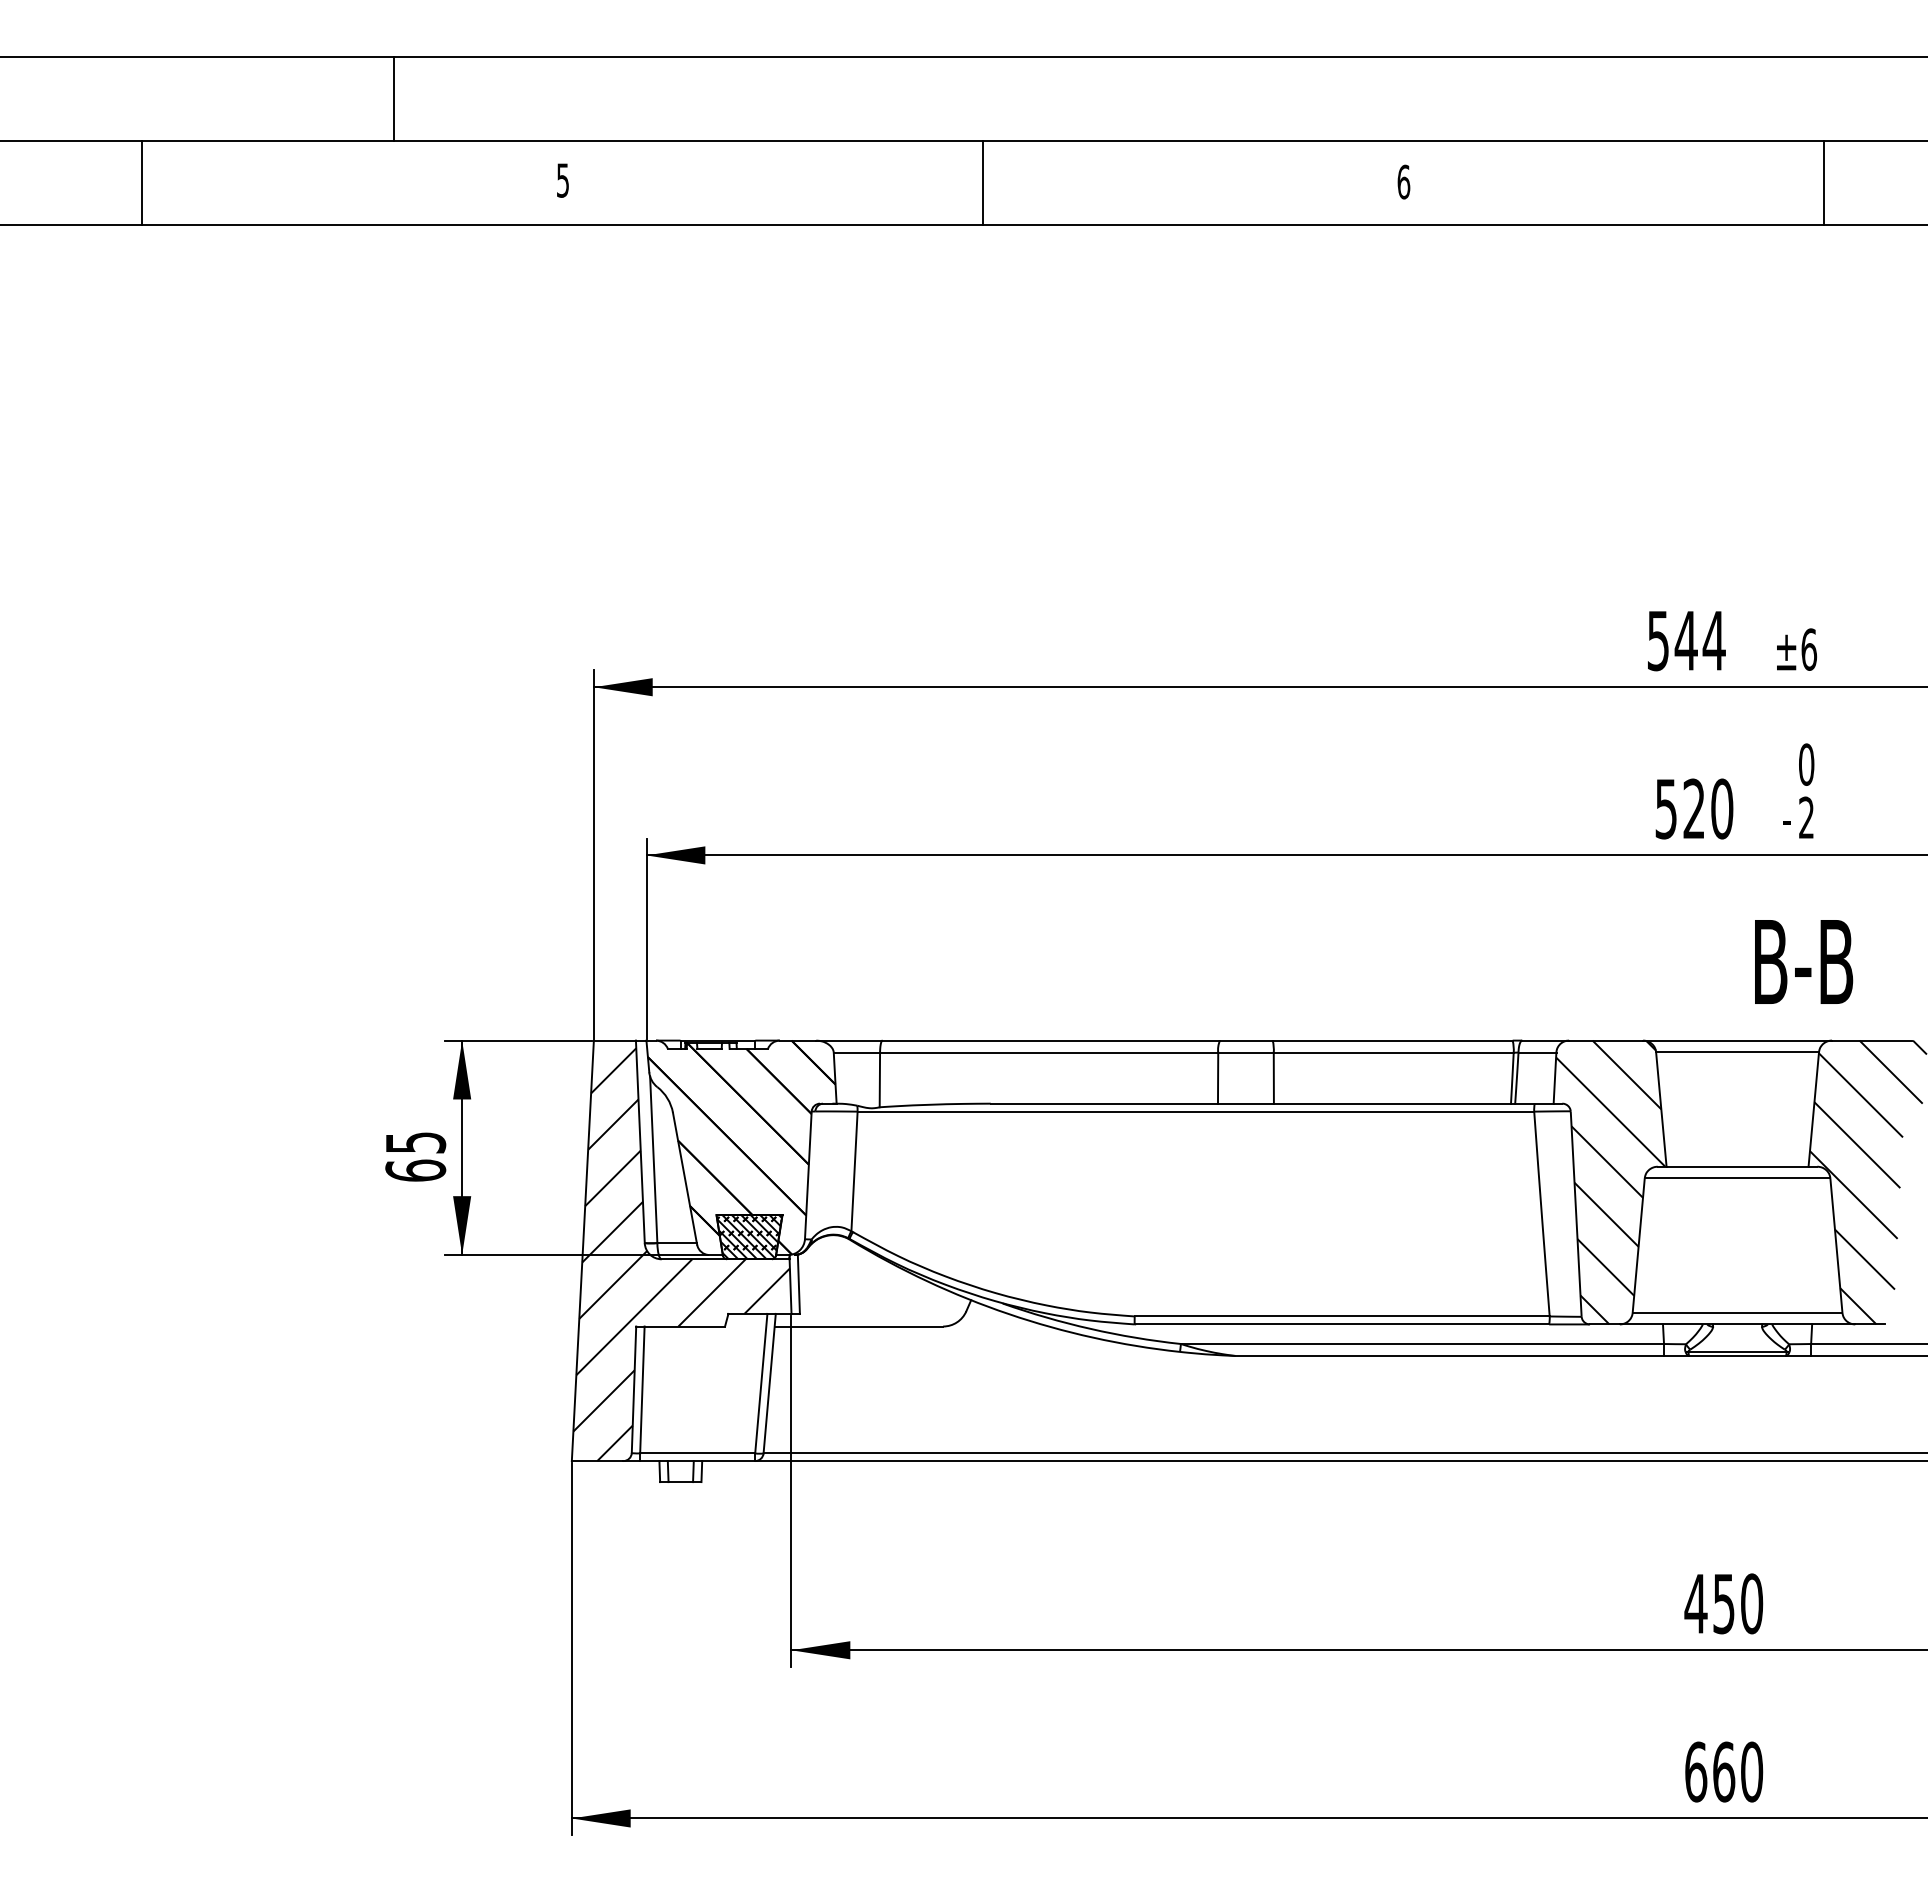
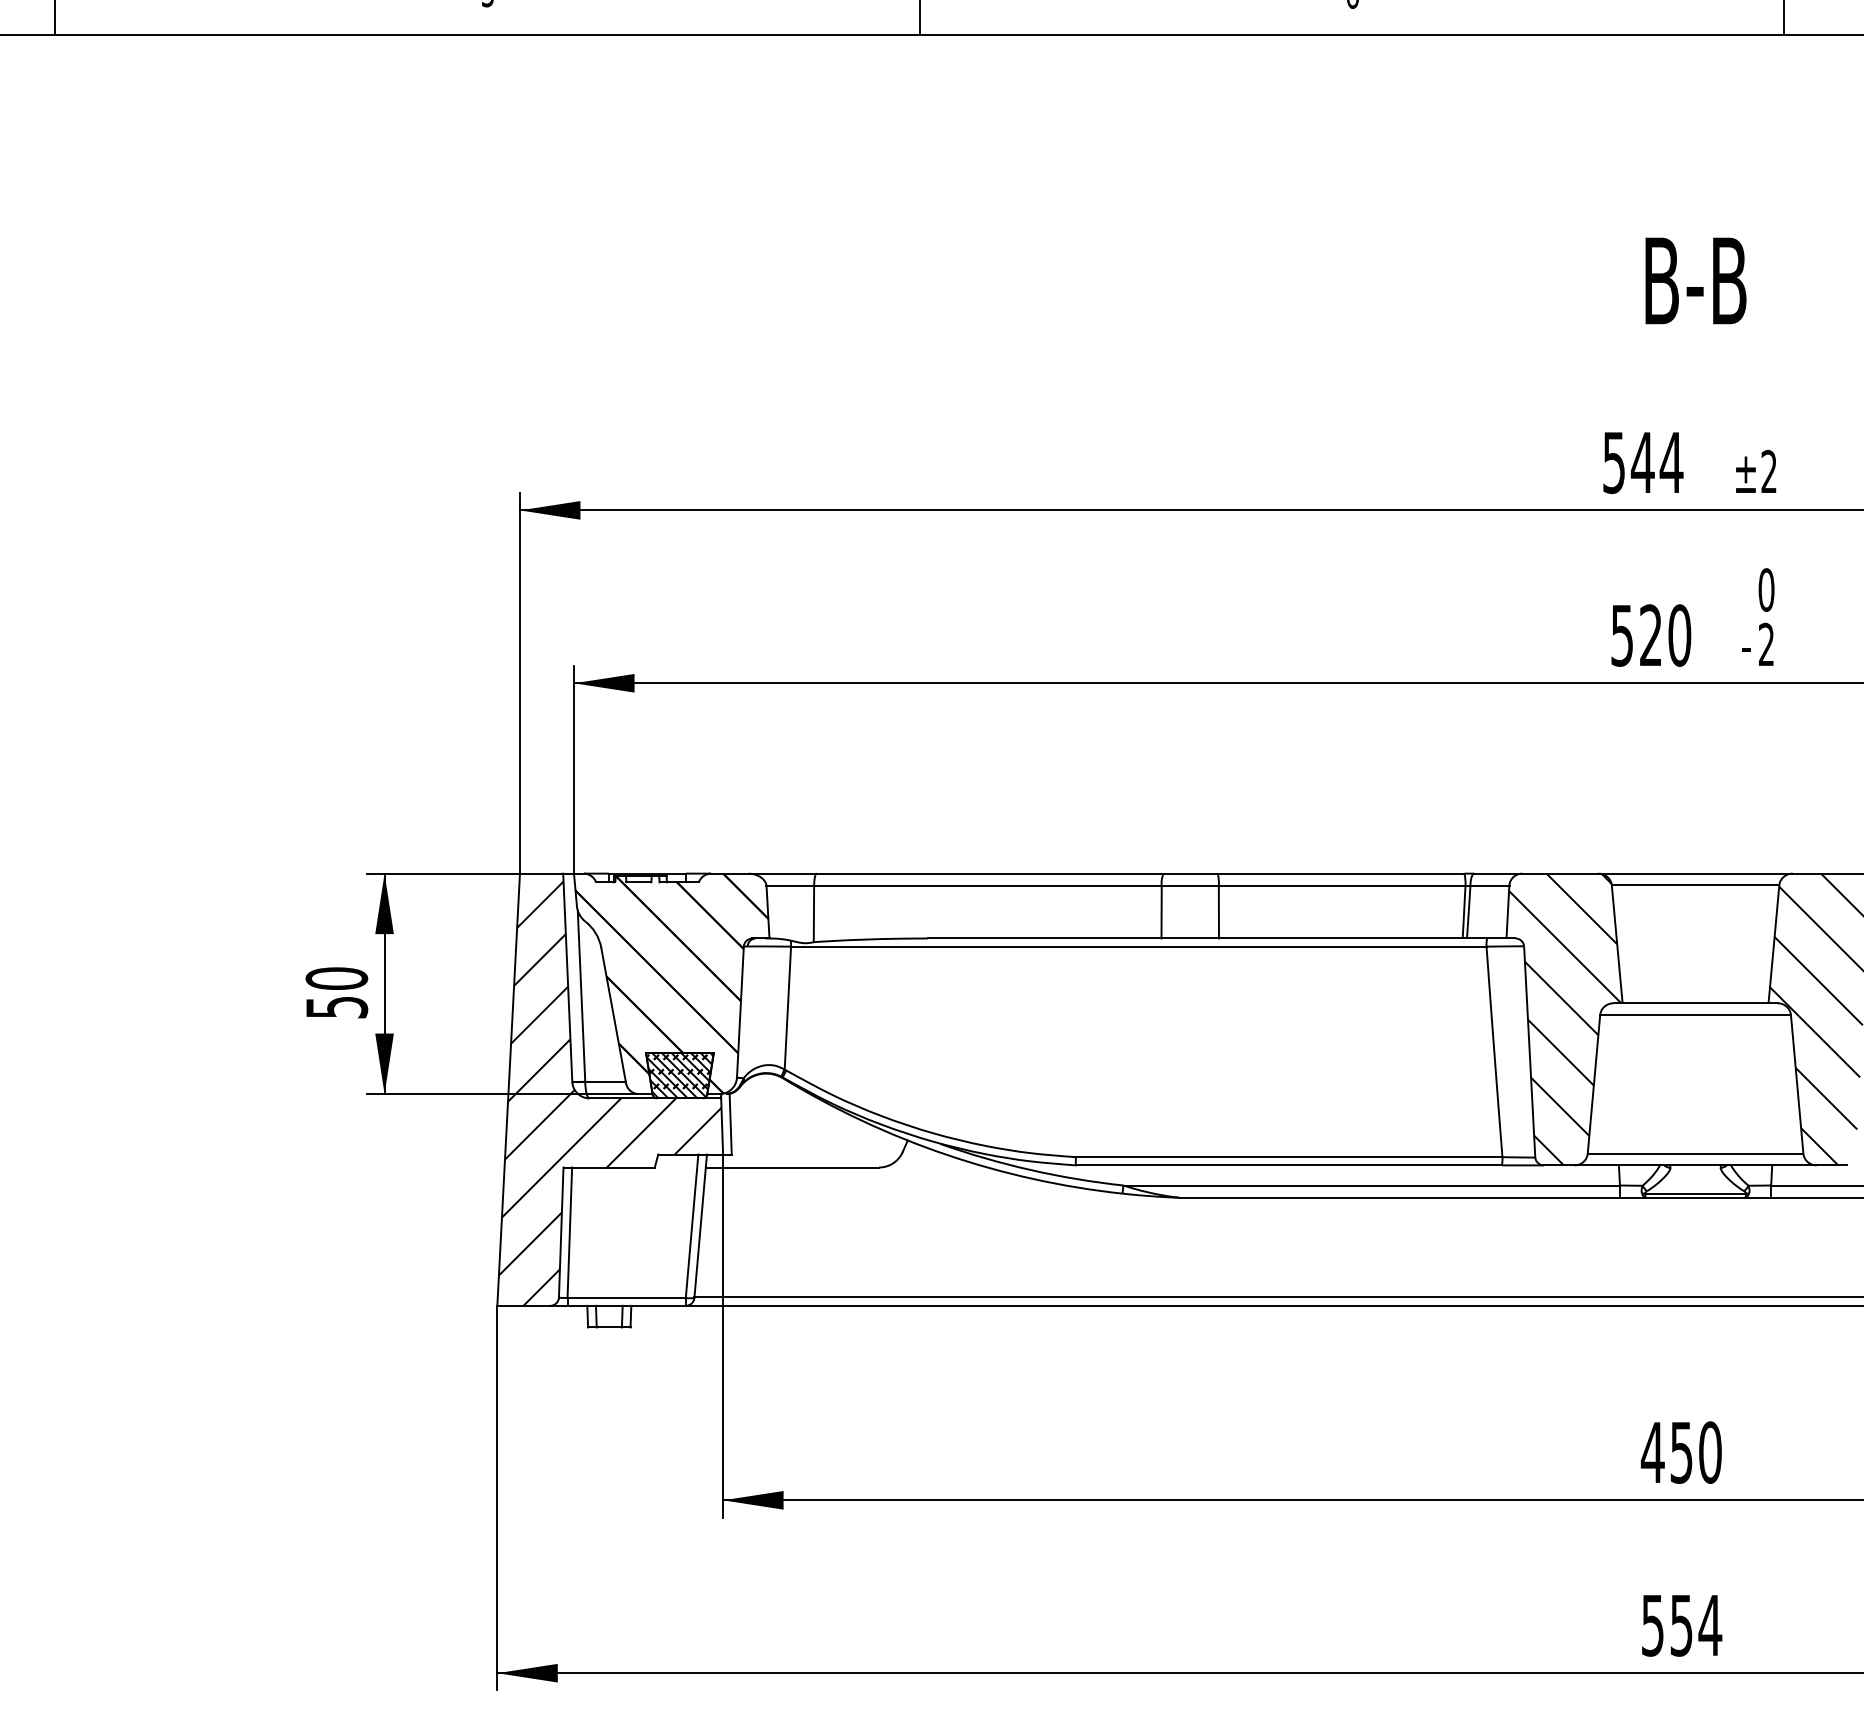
text: (1809, 649) -> (1769, 471), ±6 -> ±2
text: (1804, 961) -> (1696, 280), moved
text: (415, 1156) -> (336, 992), 65 -> 50
text: (1724, 1771) -> (1682, 1624), 660 -> 554

